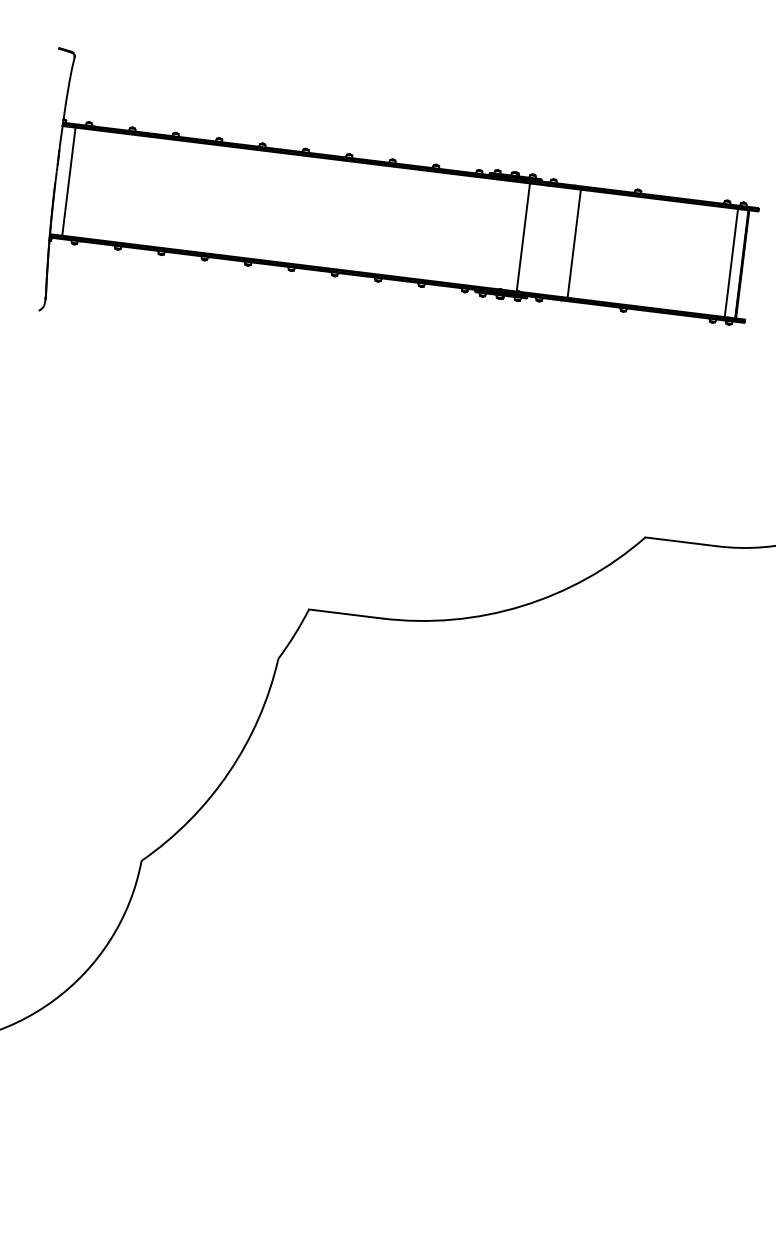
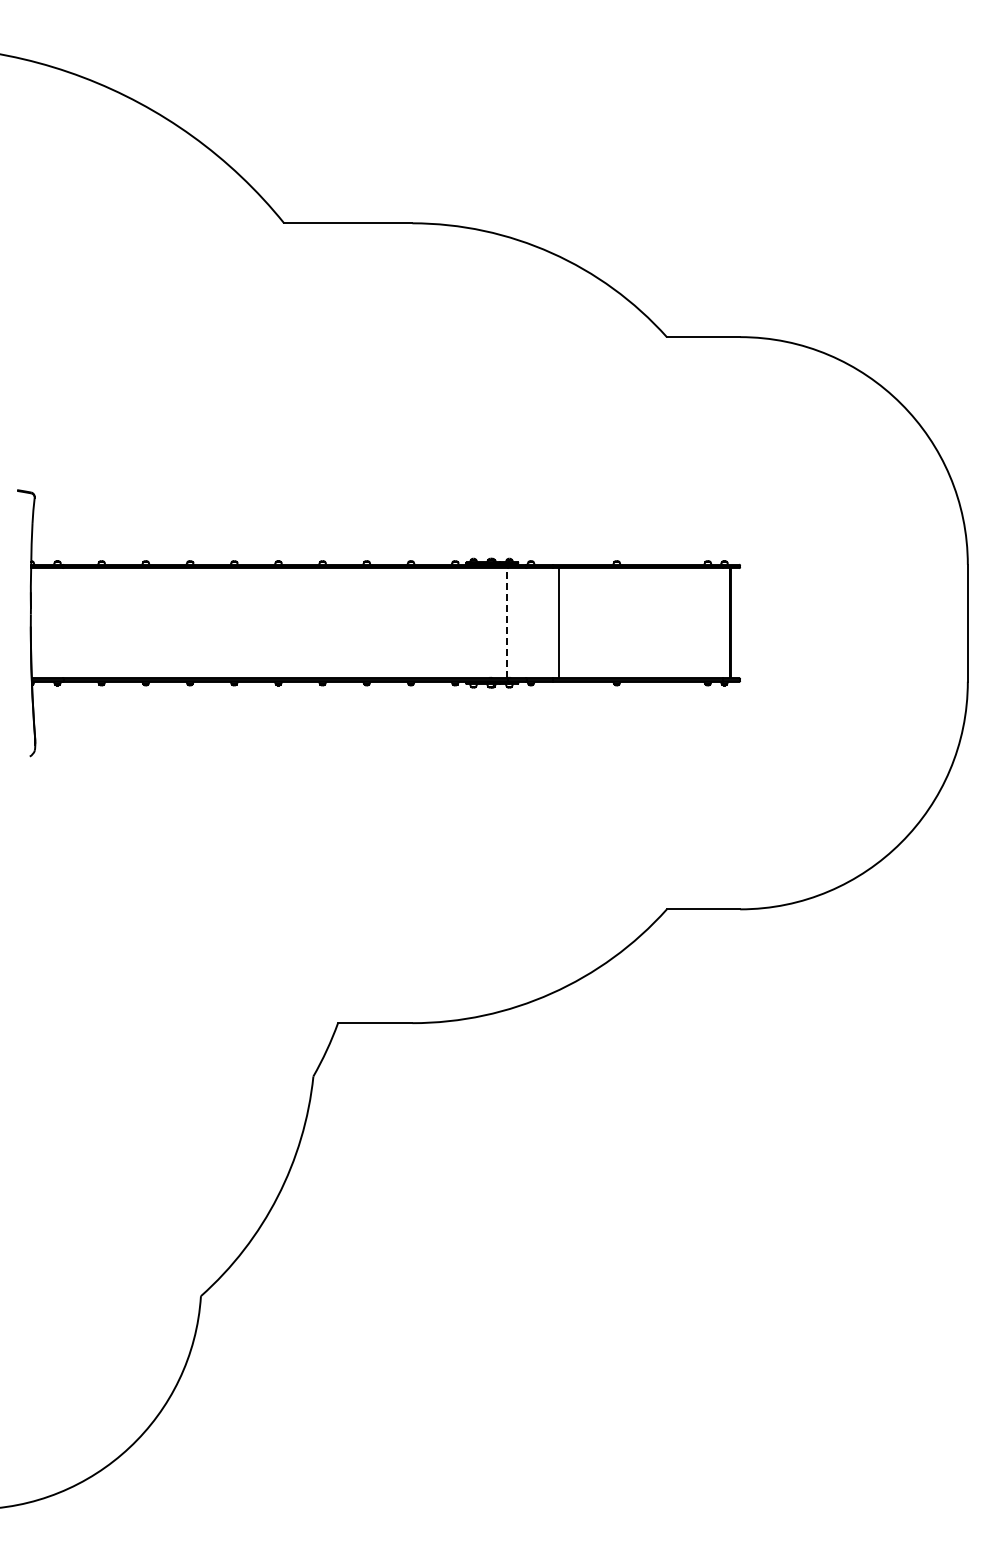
line: (69, 181) -> (44, 623), removed
line: (523, 236) -> (507, 622), solid -> dashed
line: (731, 263) -> (719, 623), removed

